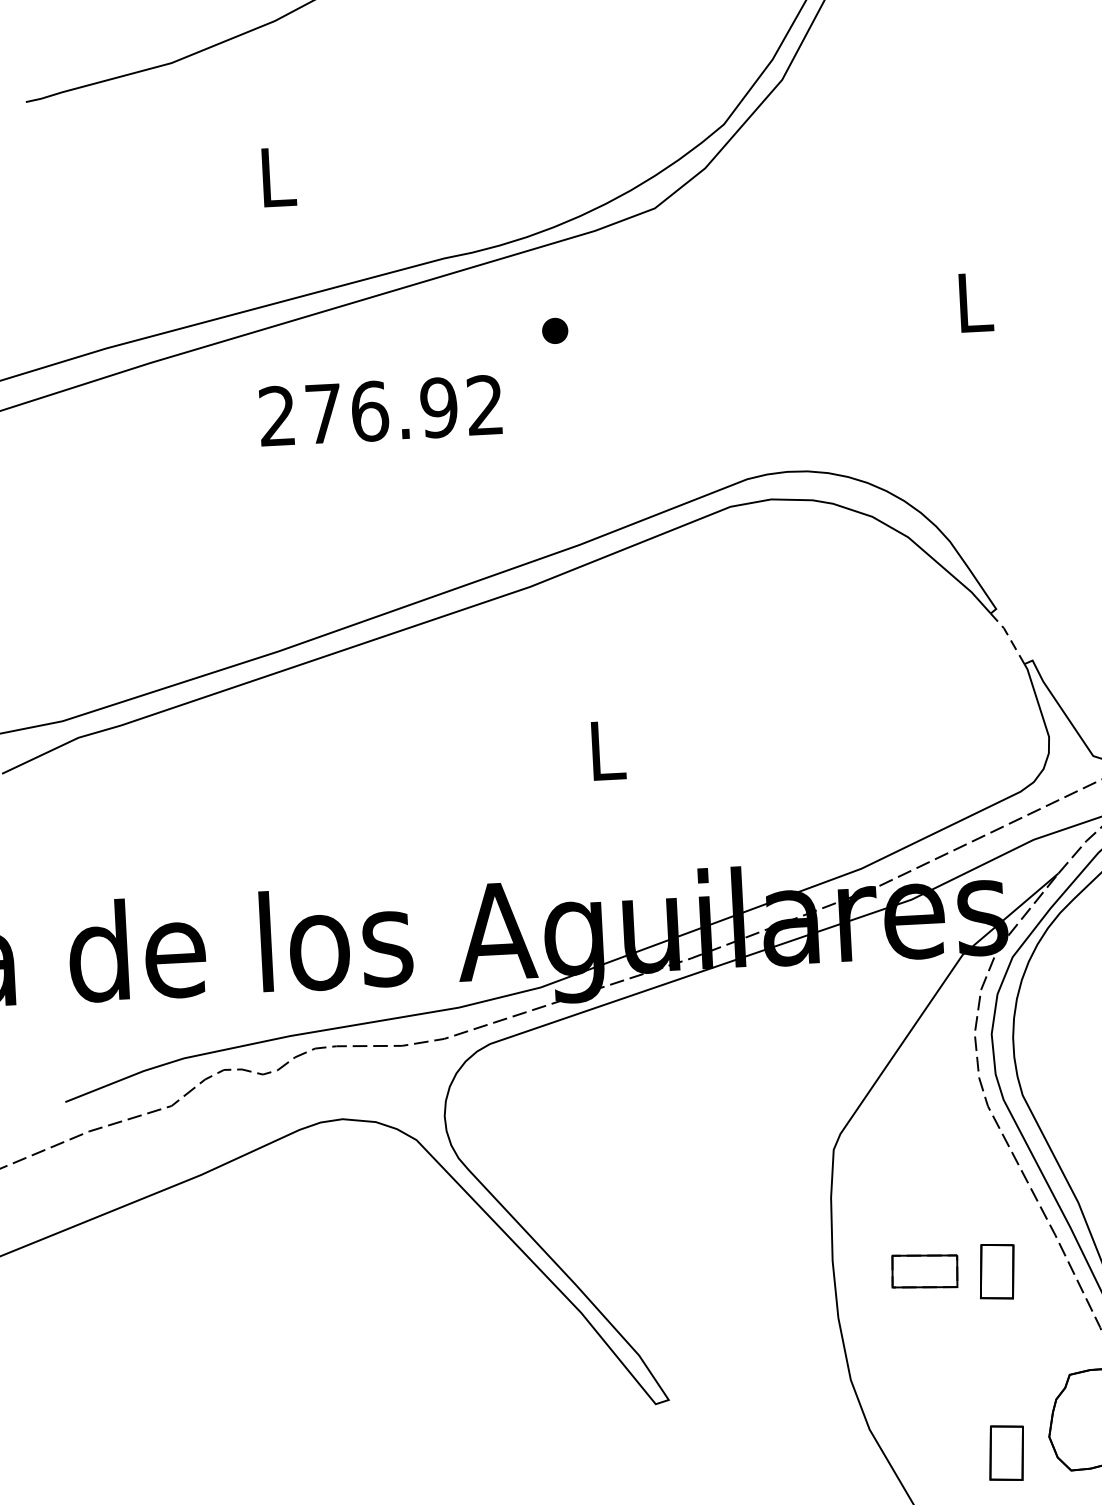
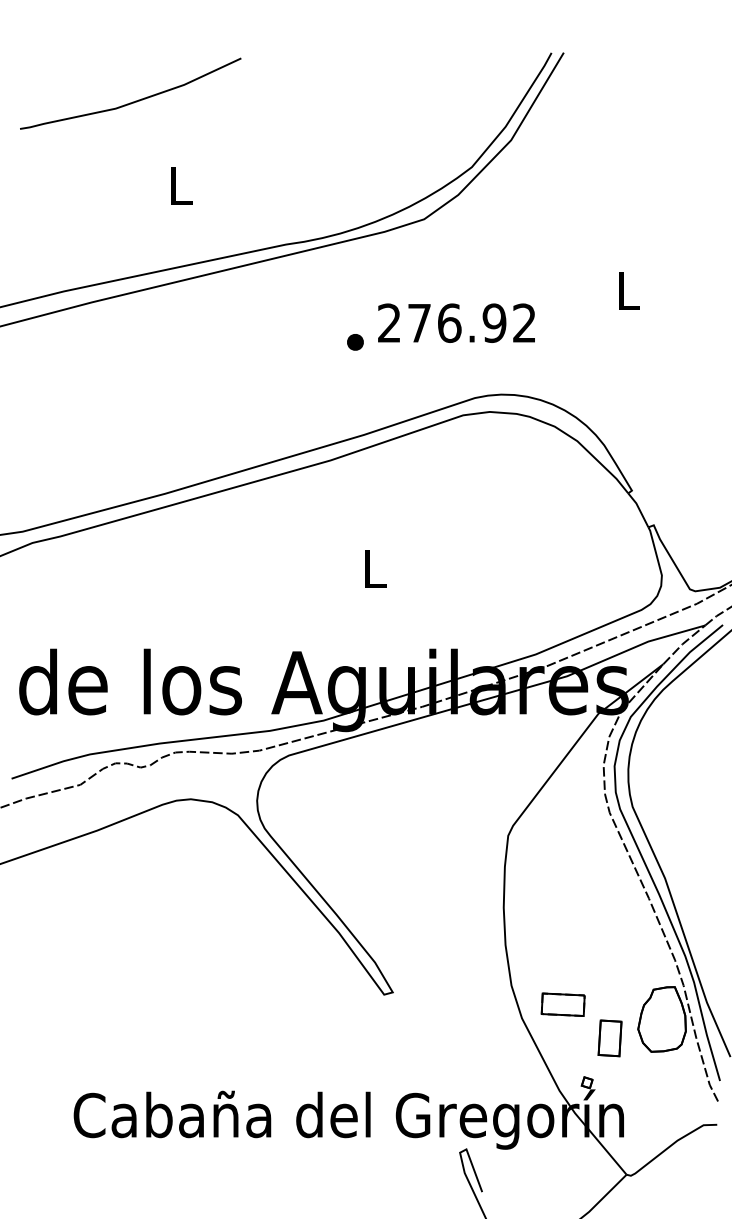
part: (555, 331) -> (355, 342), moved
text: (380, 409) -> (456, 322), moved
line: (1009, 637) -> (639, 509), dashed -> solid
part: (923, 1271) -> (562, 1004), moved
part: (996, 1271) -> (609, 920), removed

